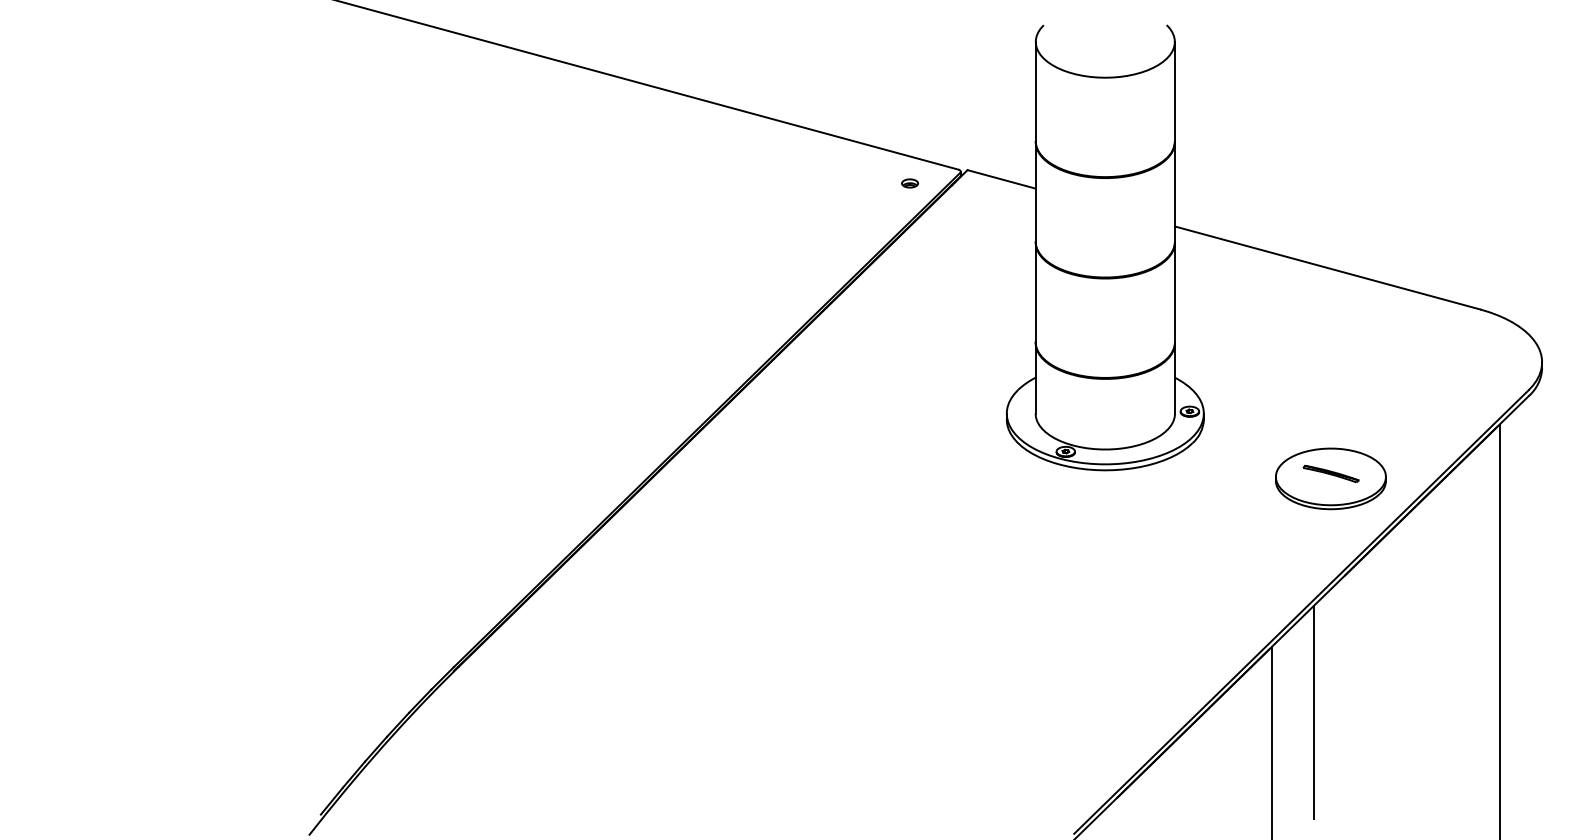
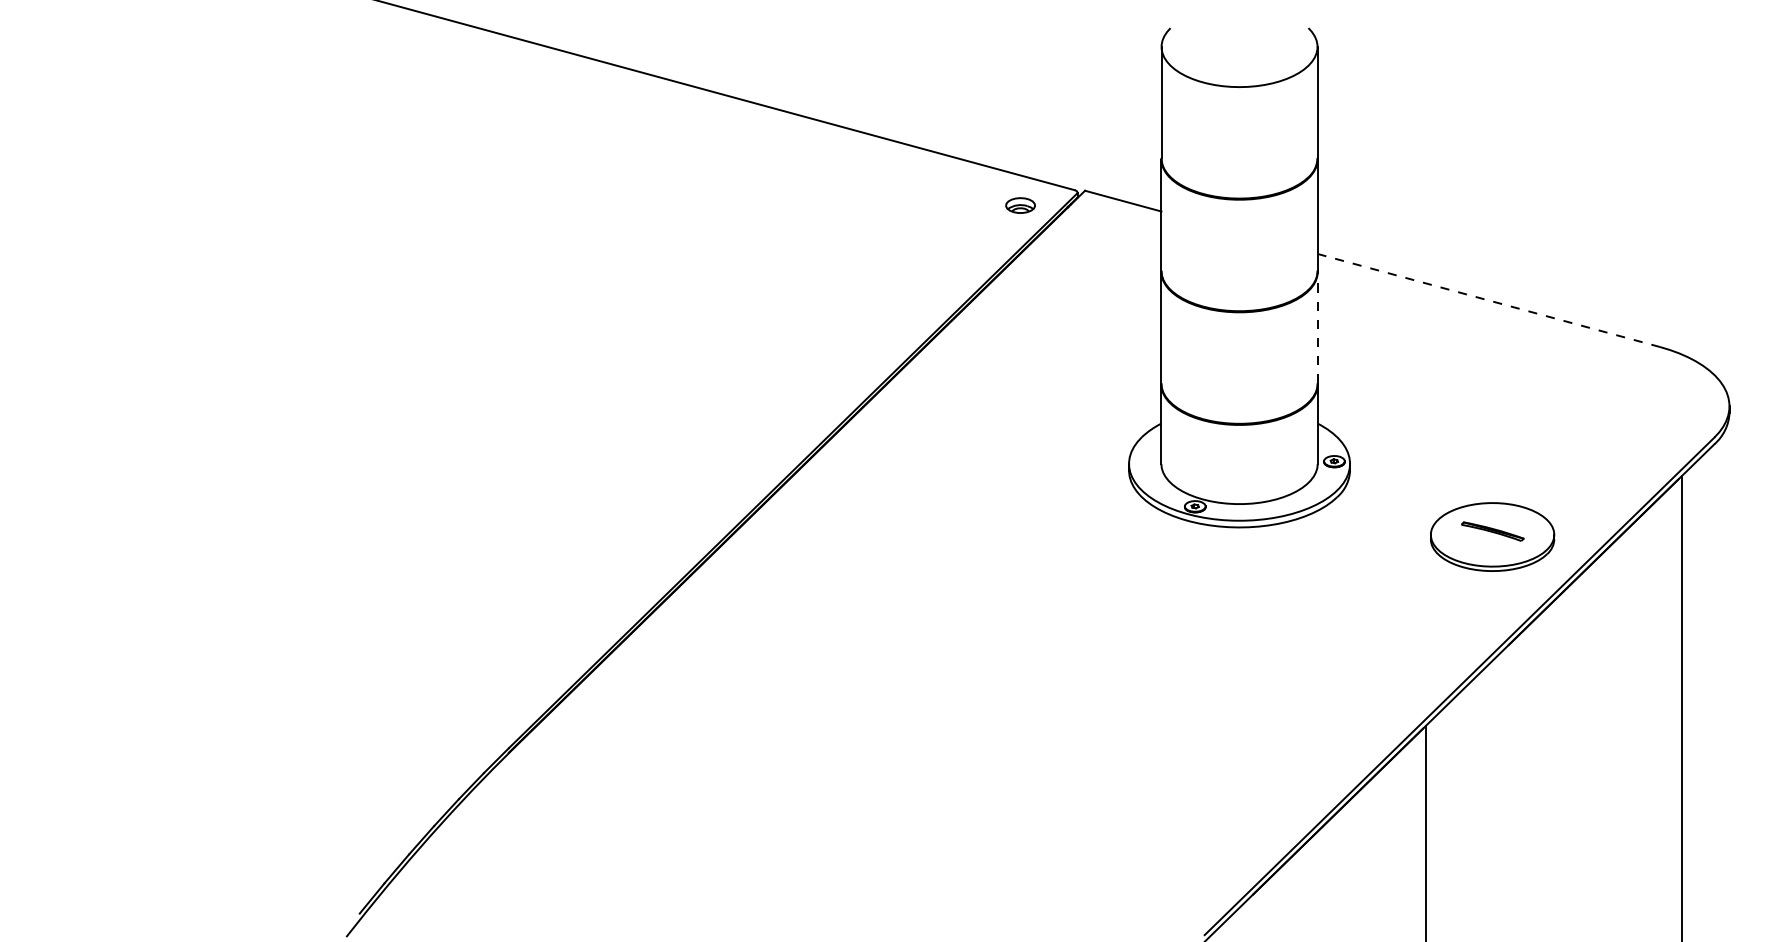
part: (910, 183) -> (1020, 205), size x1.6
line: (1327, 267) -> (1488, 300), solid -> dashed
line: (1174, 292) -> (1317, 327), solid -> dashed
line: (1313, 711) -> (1473, 798), removed

